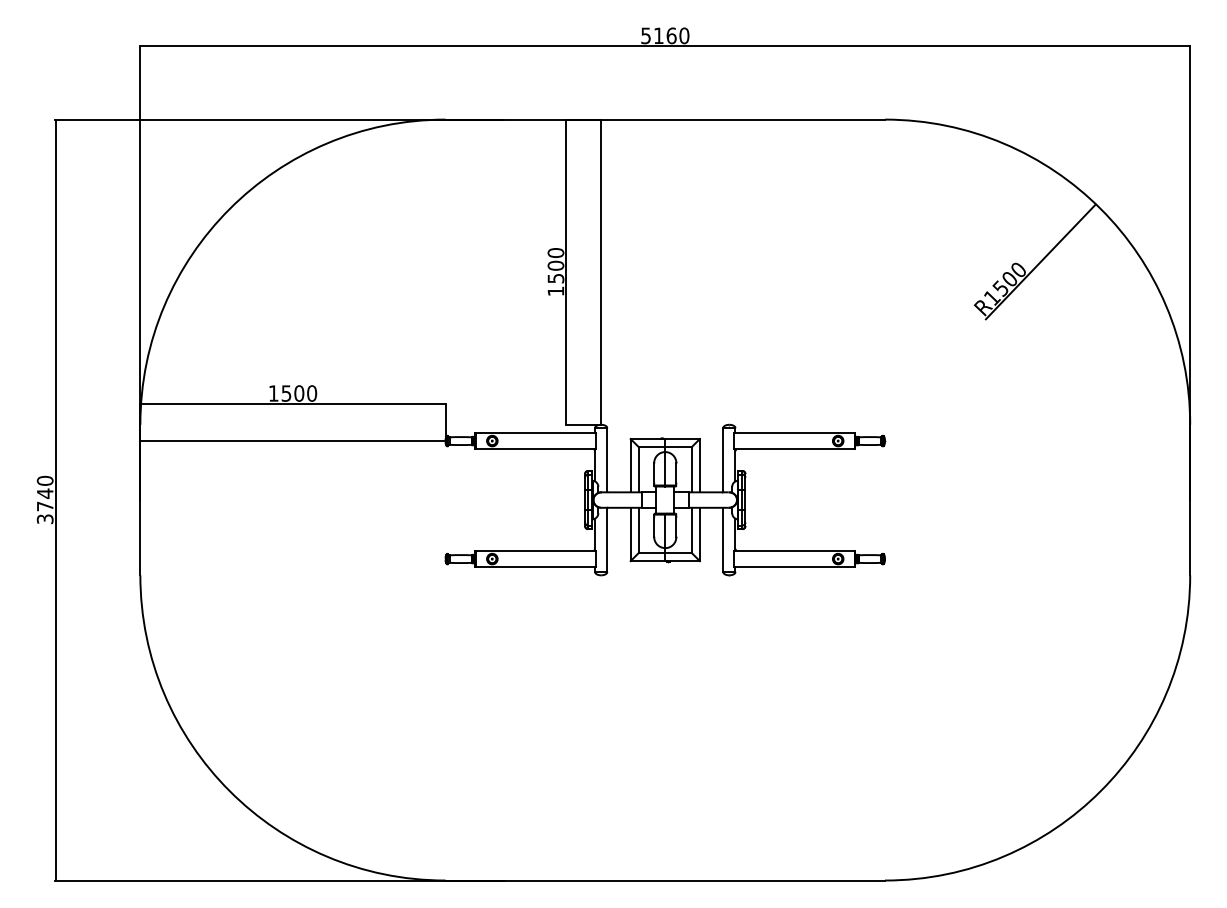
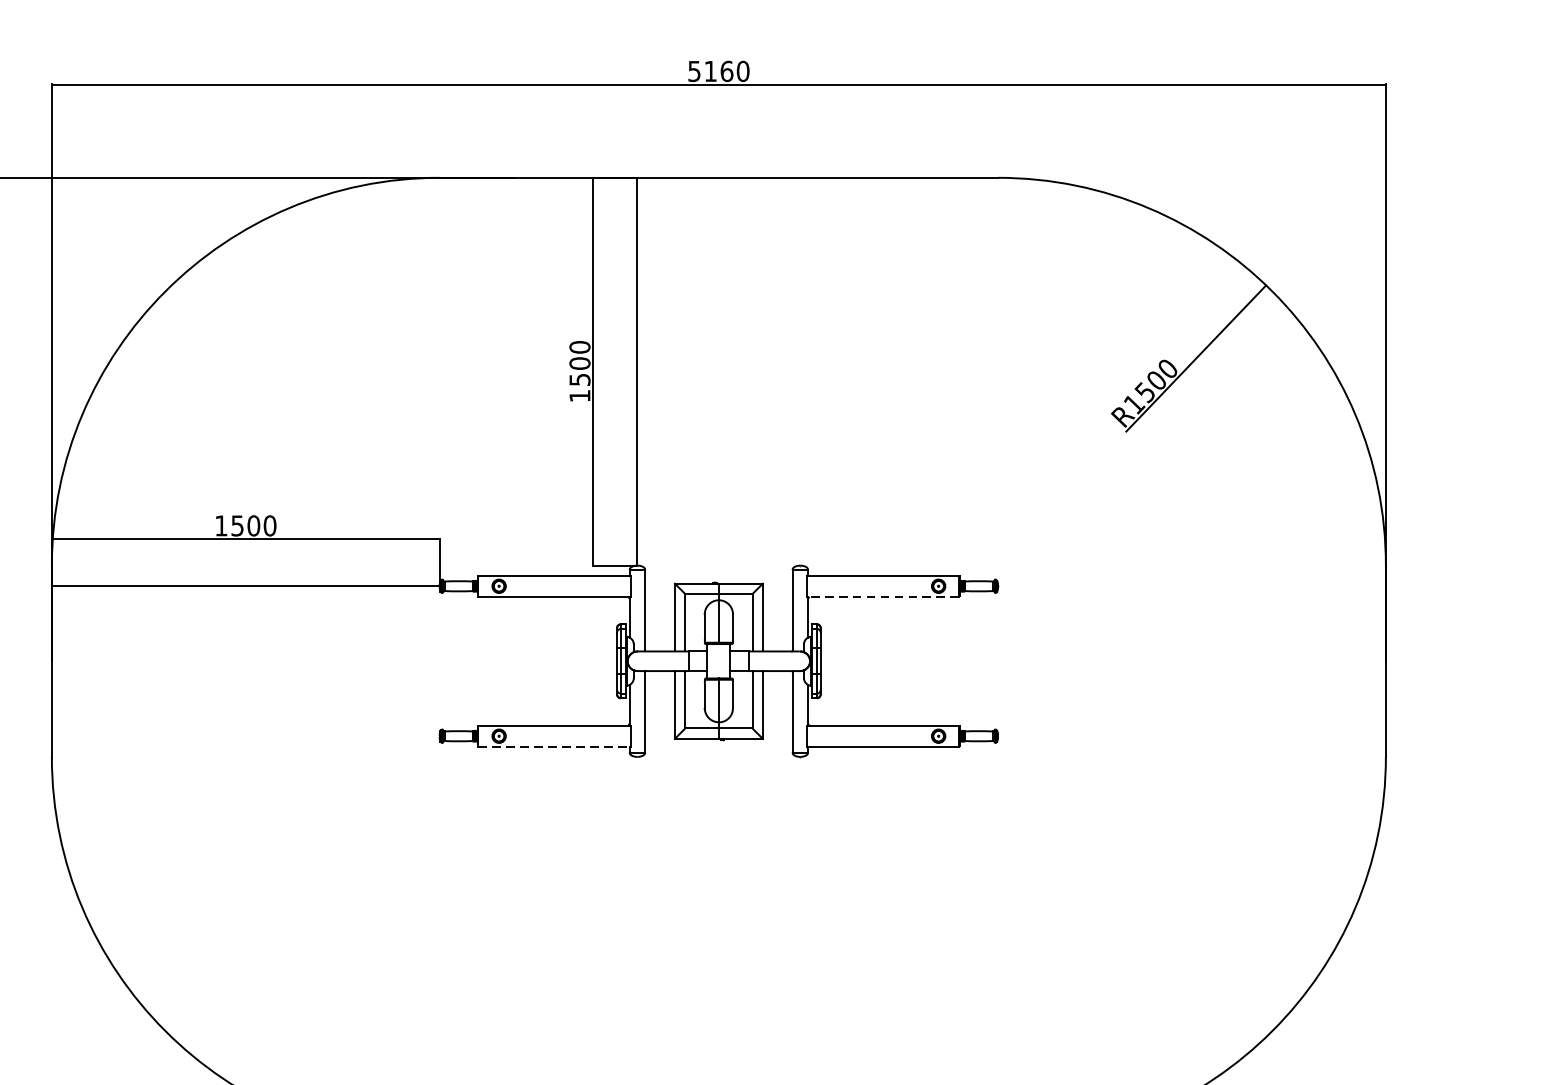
line: (793, 449) -> (881, 597), solid -> dashed
line: (536, 567) -> (555, 746), solid -> dashed

